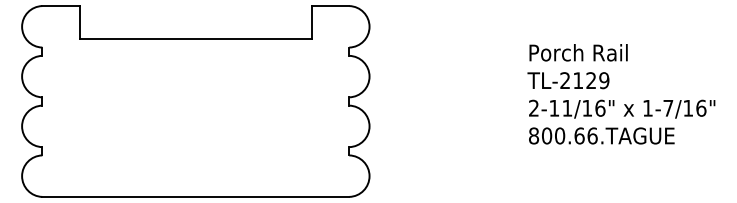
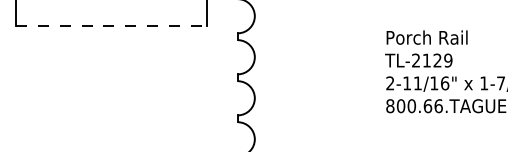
line: (196, 39) -> (112, 26), solid -> dashed

